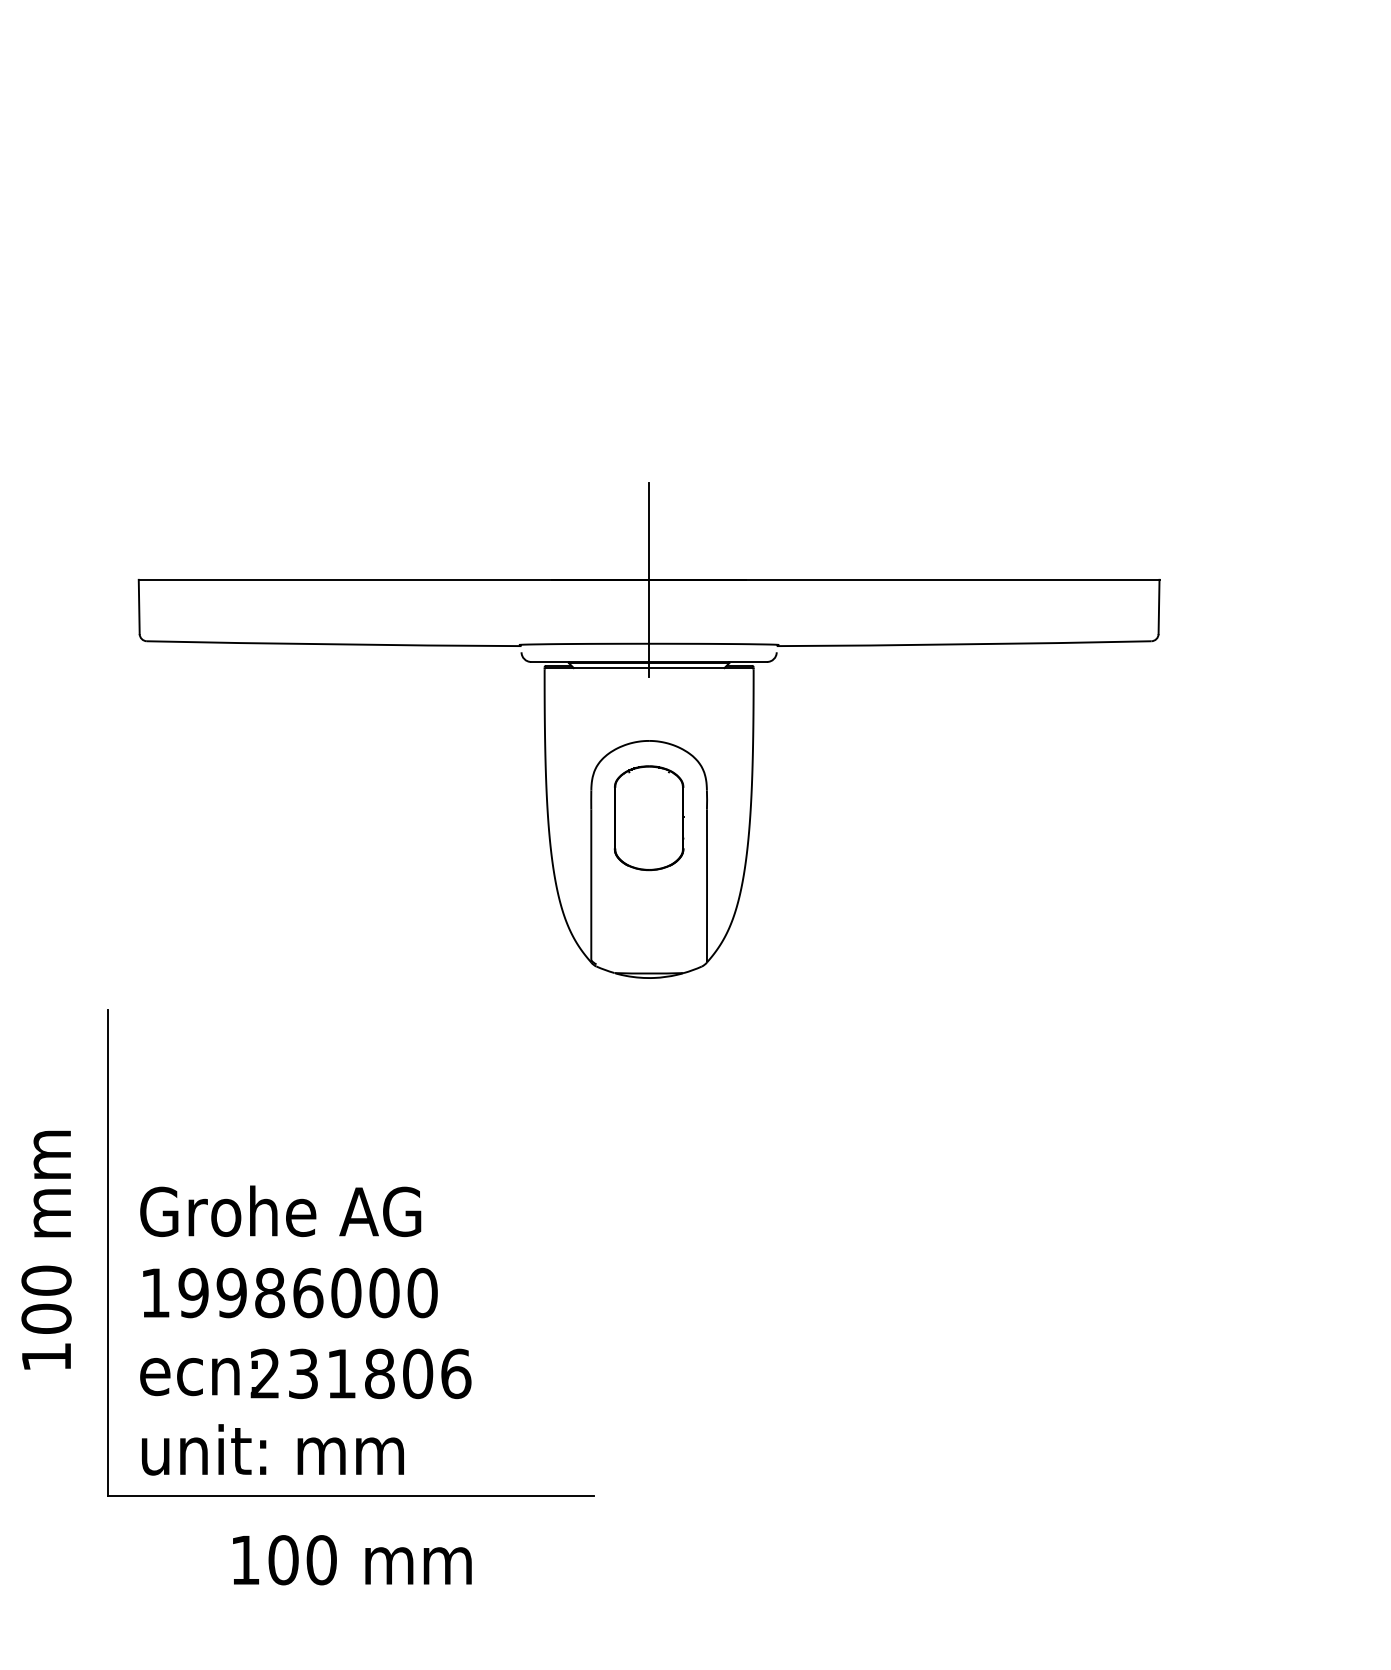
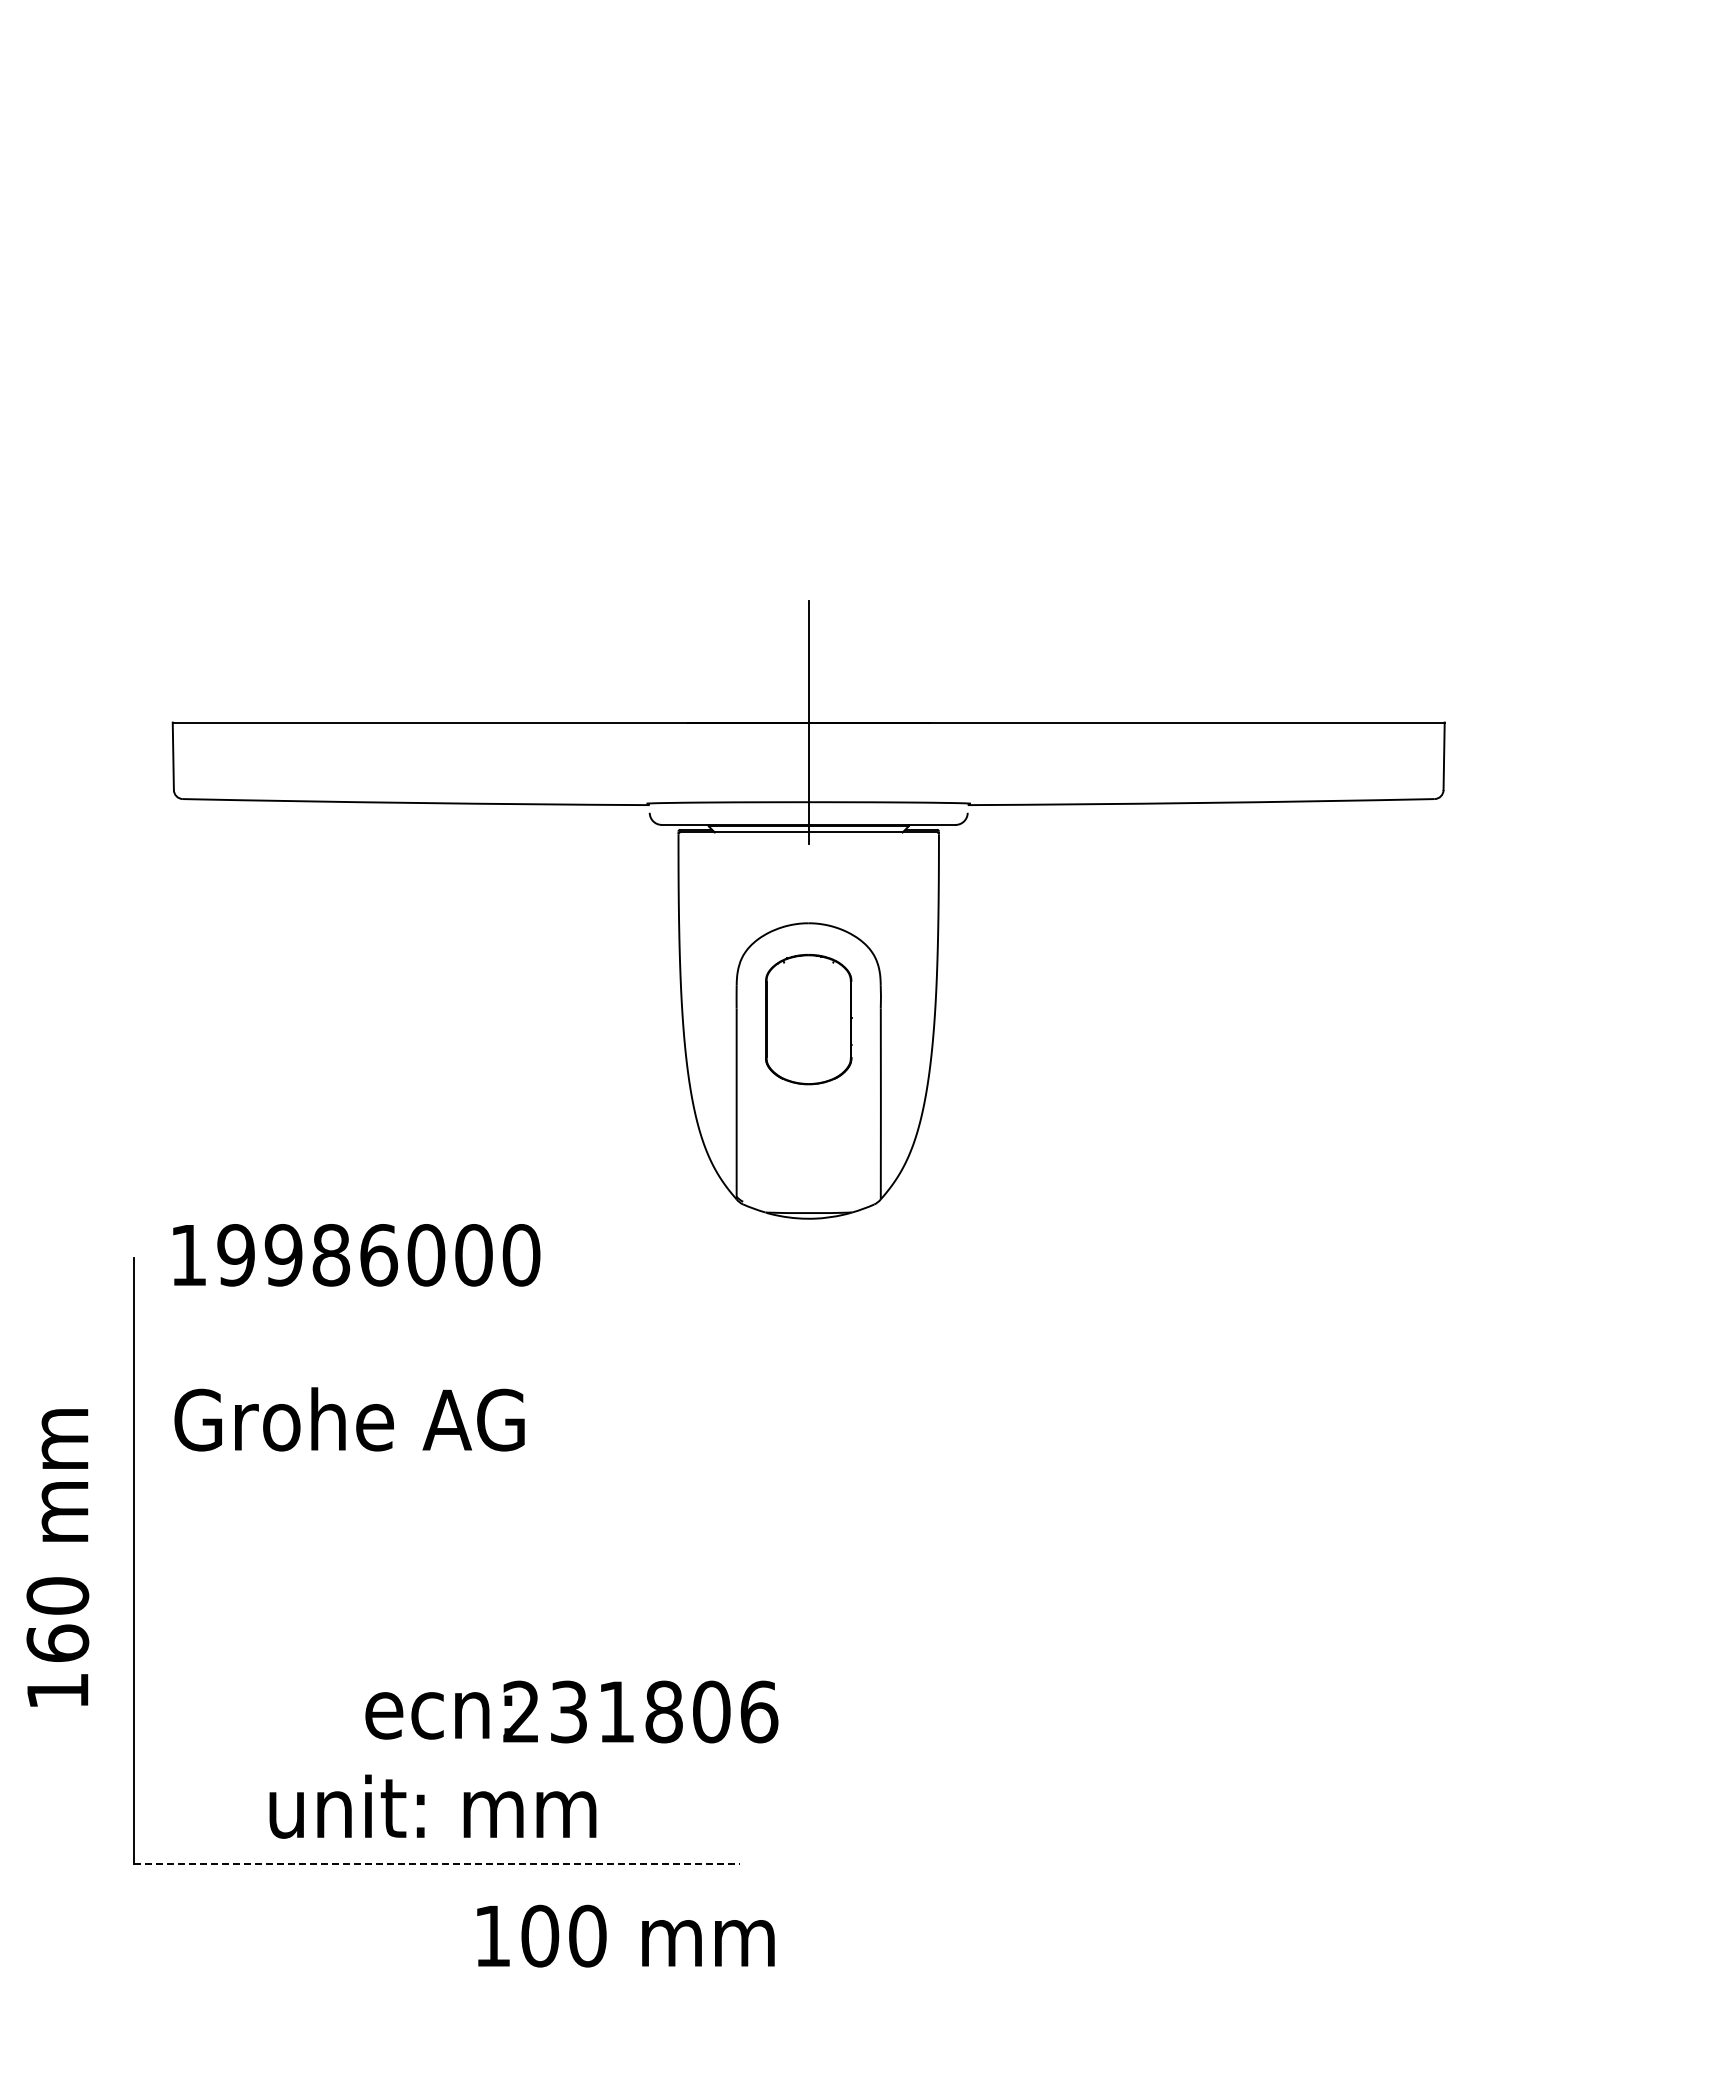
text: (280, 1211) -> (349, 1419), moved
text: (290, 1293) -> (356, 1255), moved
text: (46, 1318) -> (57, 1643), 100 -> 160
text: (305, 1373) -> (571, 1711), moved
text: (272, 1449) -> (432, 1806), moved
line: (351, 1495) -> (437, 1863), solid -> dashed
text: (352, 1559) -> (625, 1935), moved

